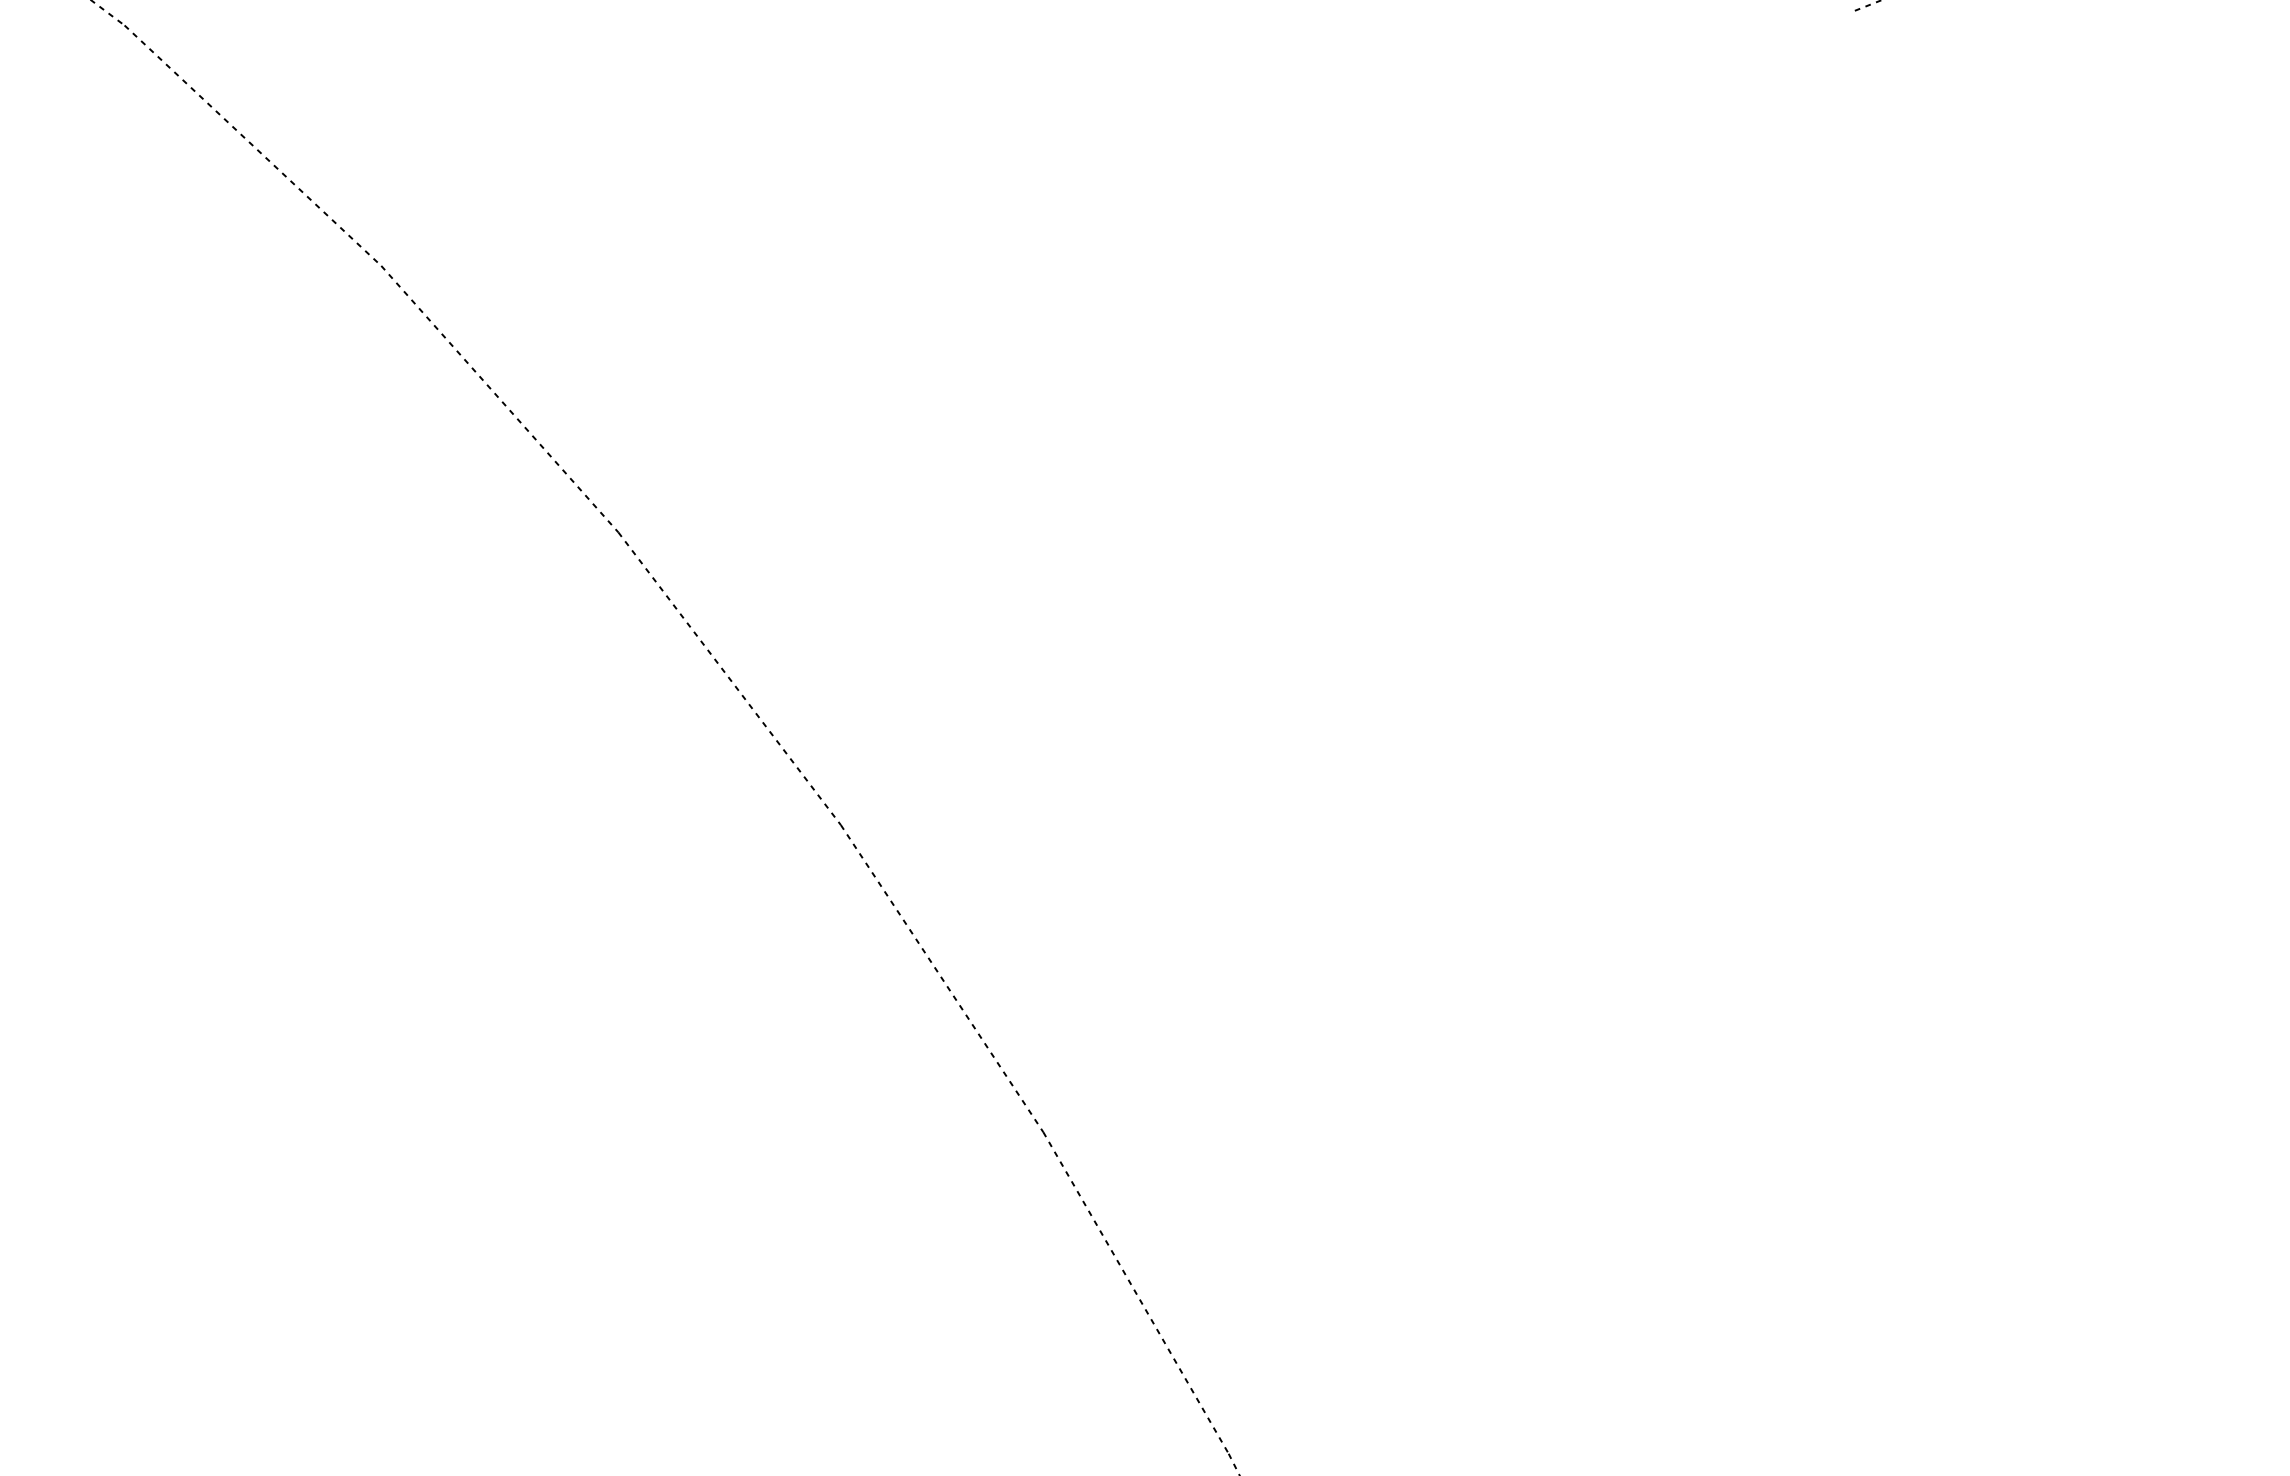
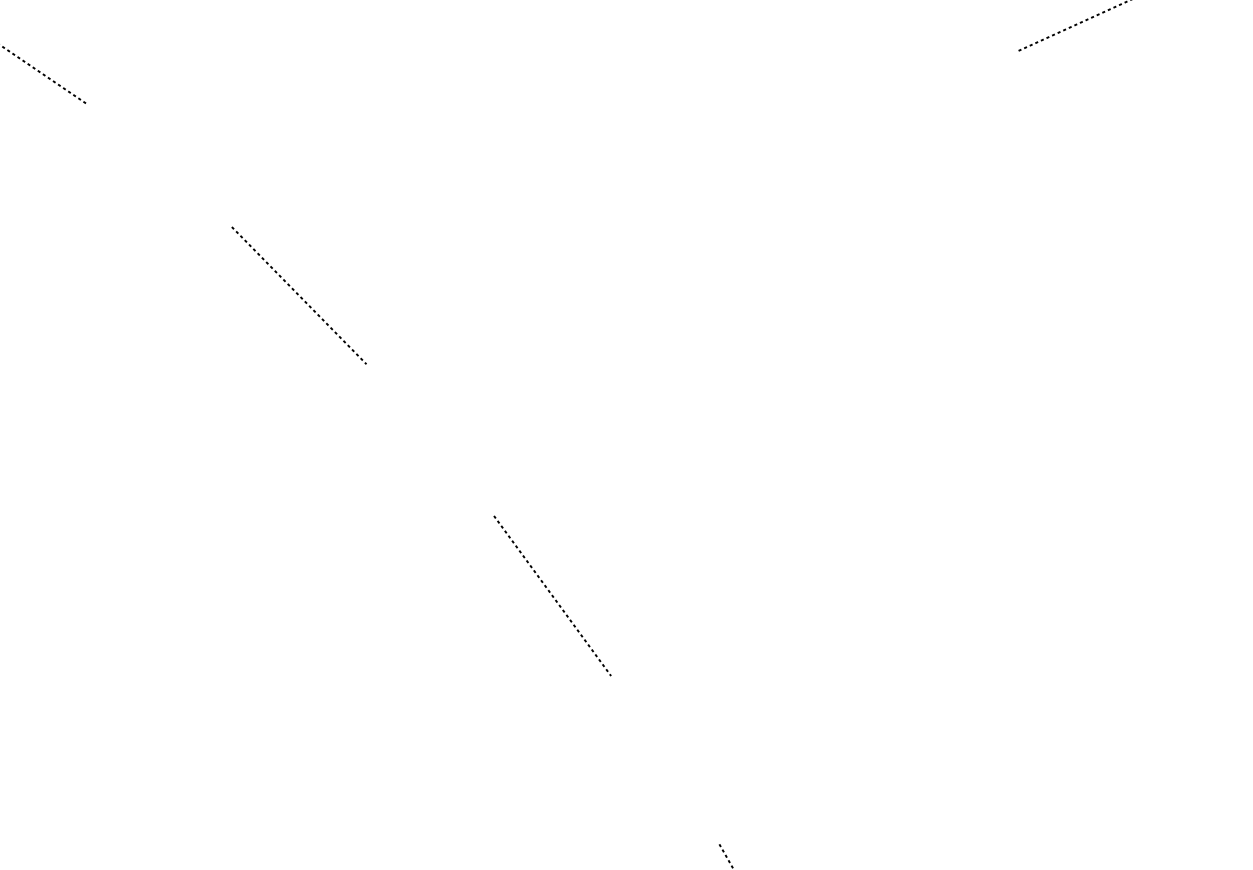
line: (252, 145) -> (159, 165), removed
line: (730, 677) -> (430, 439), removed
line: (1136, 1293) -> (665, 760), removed

